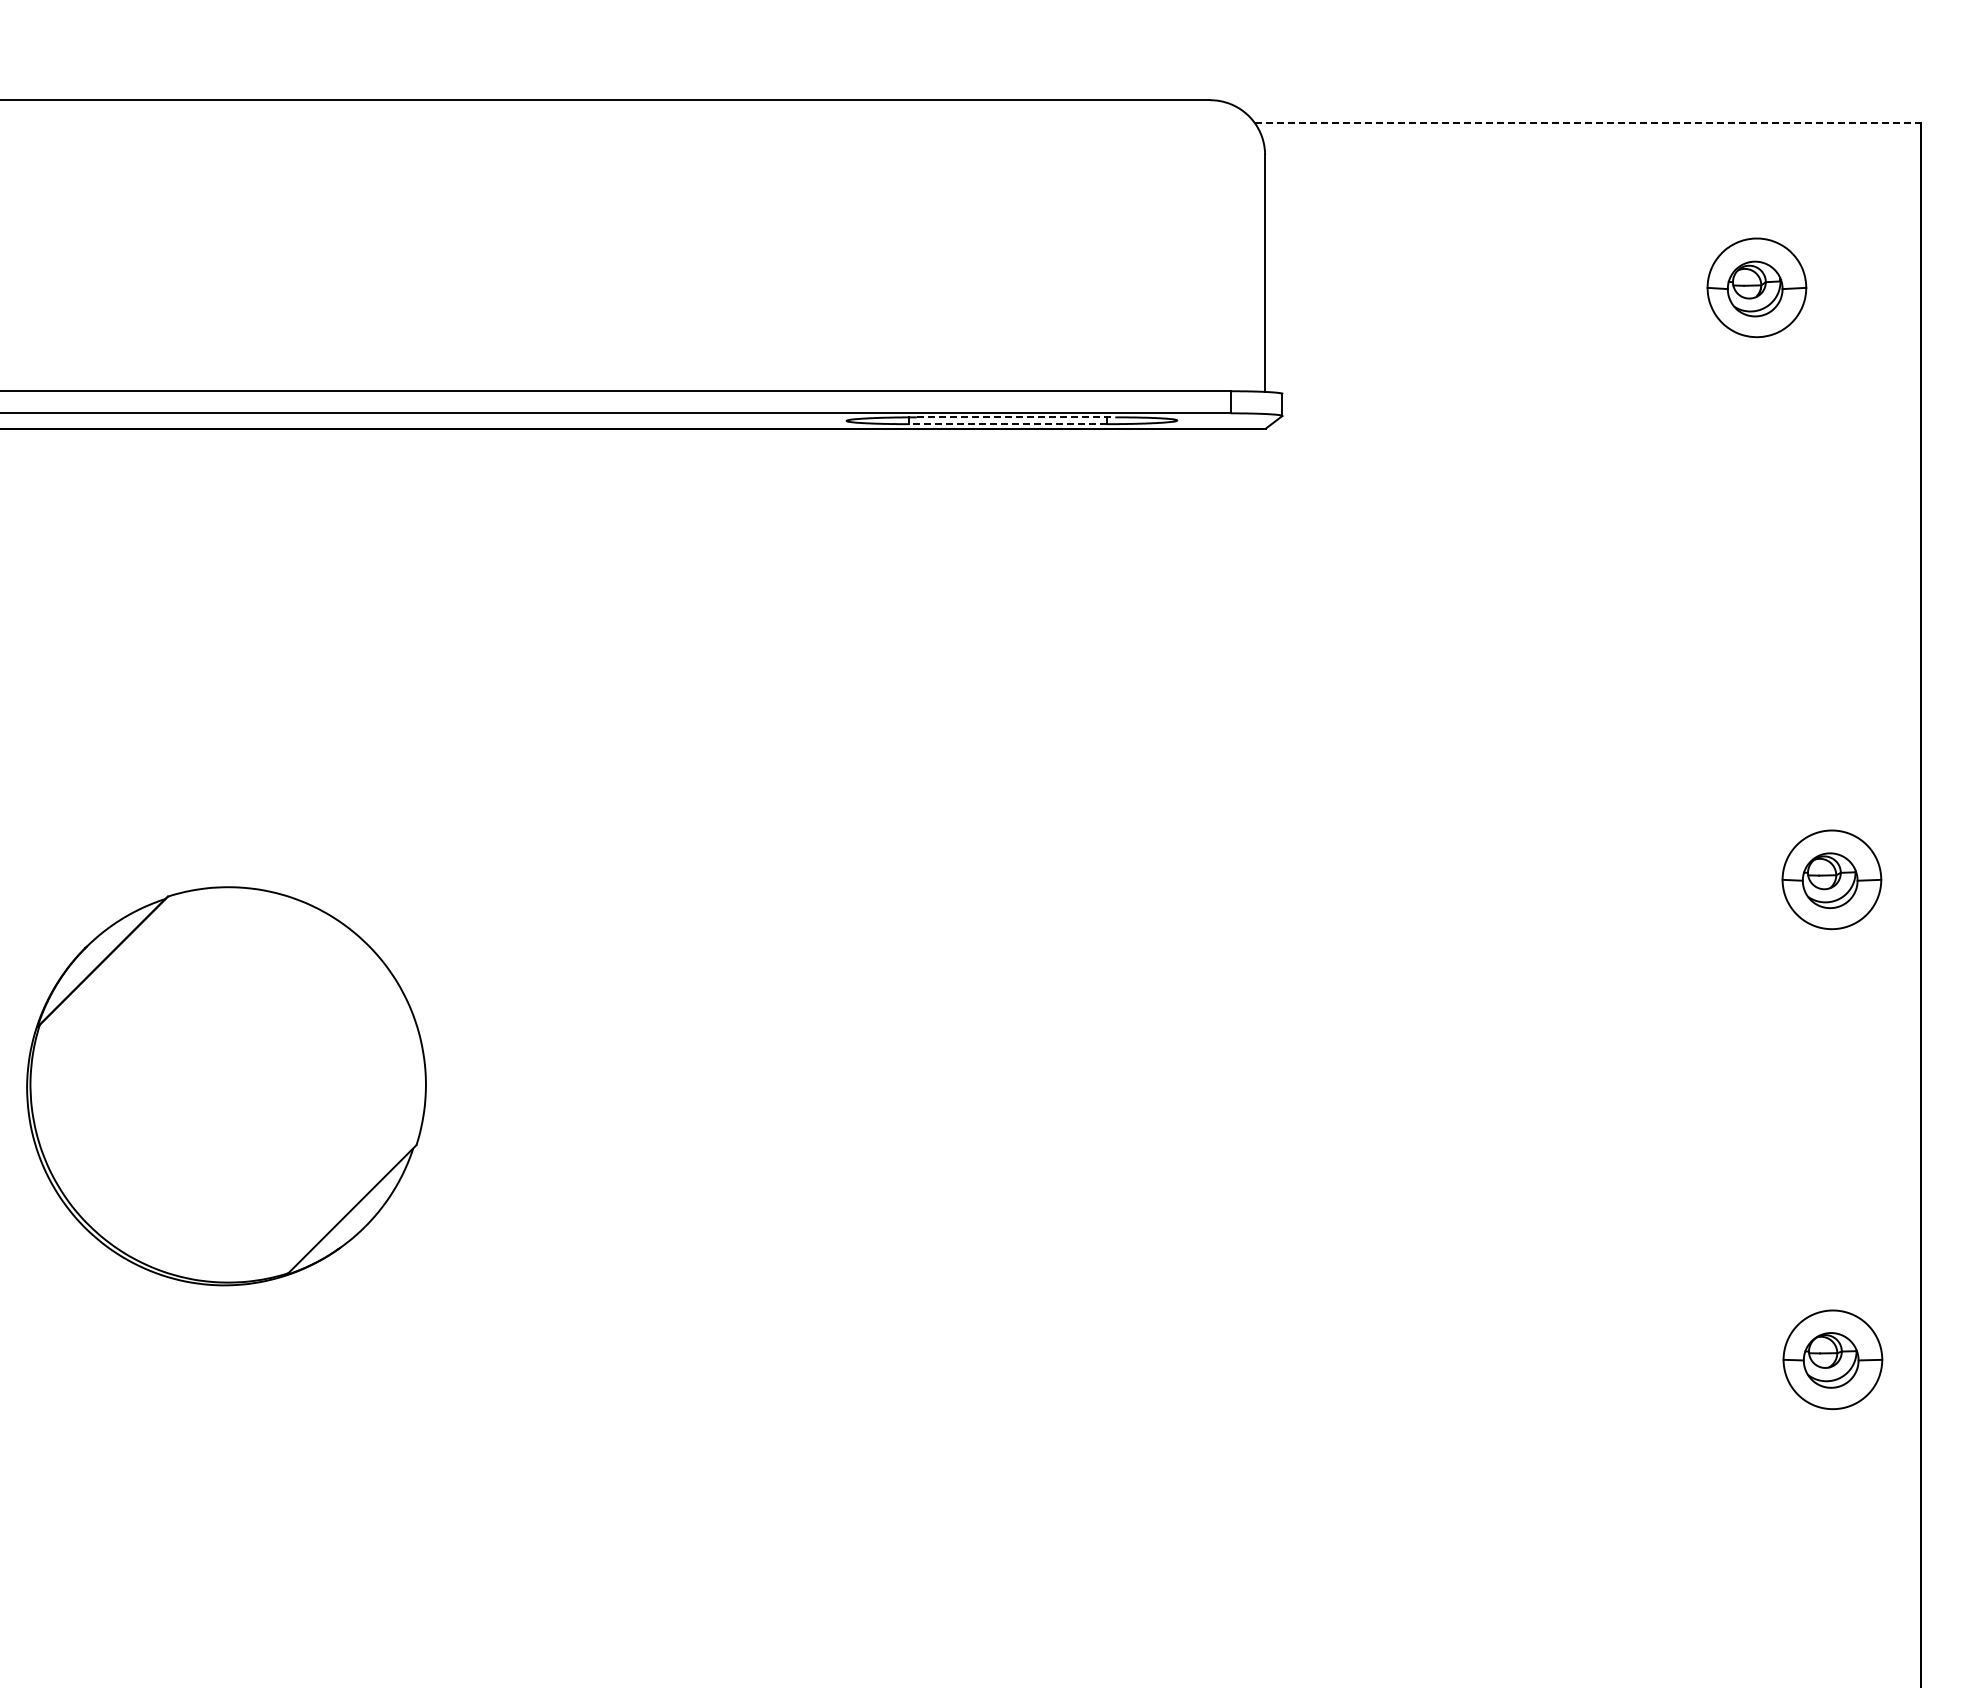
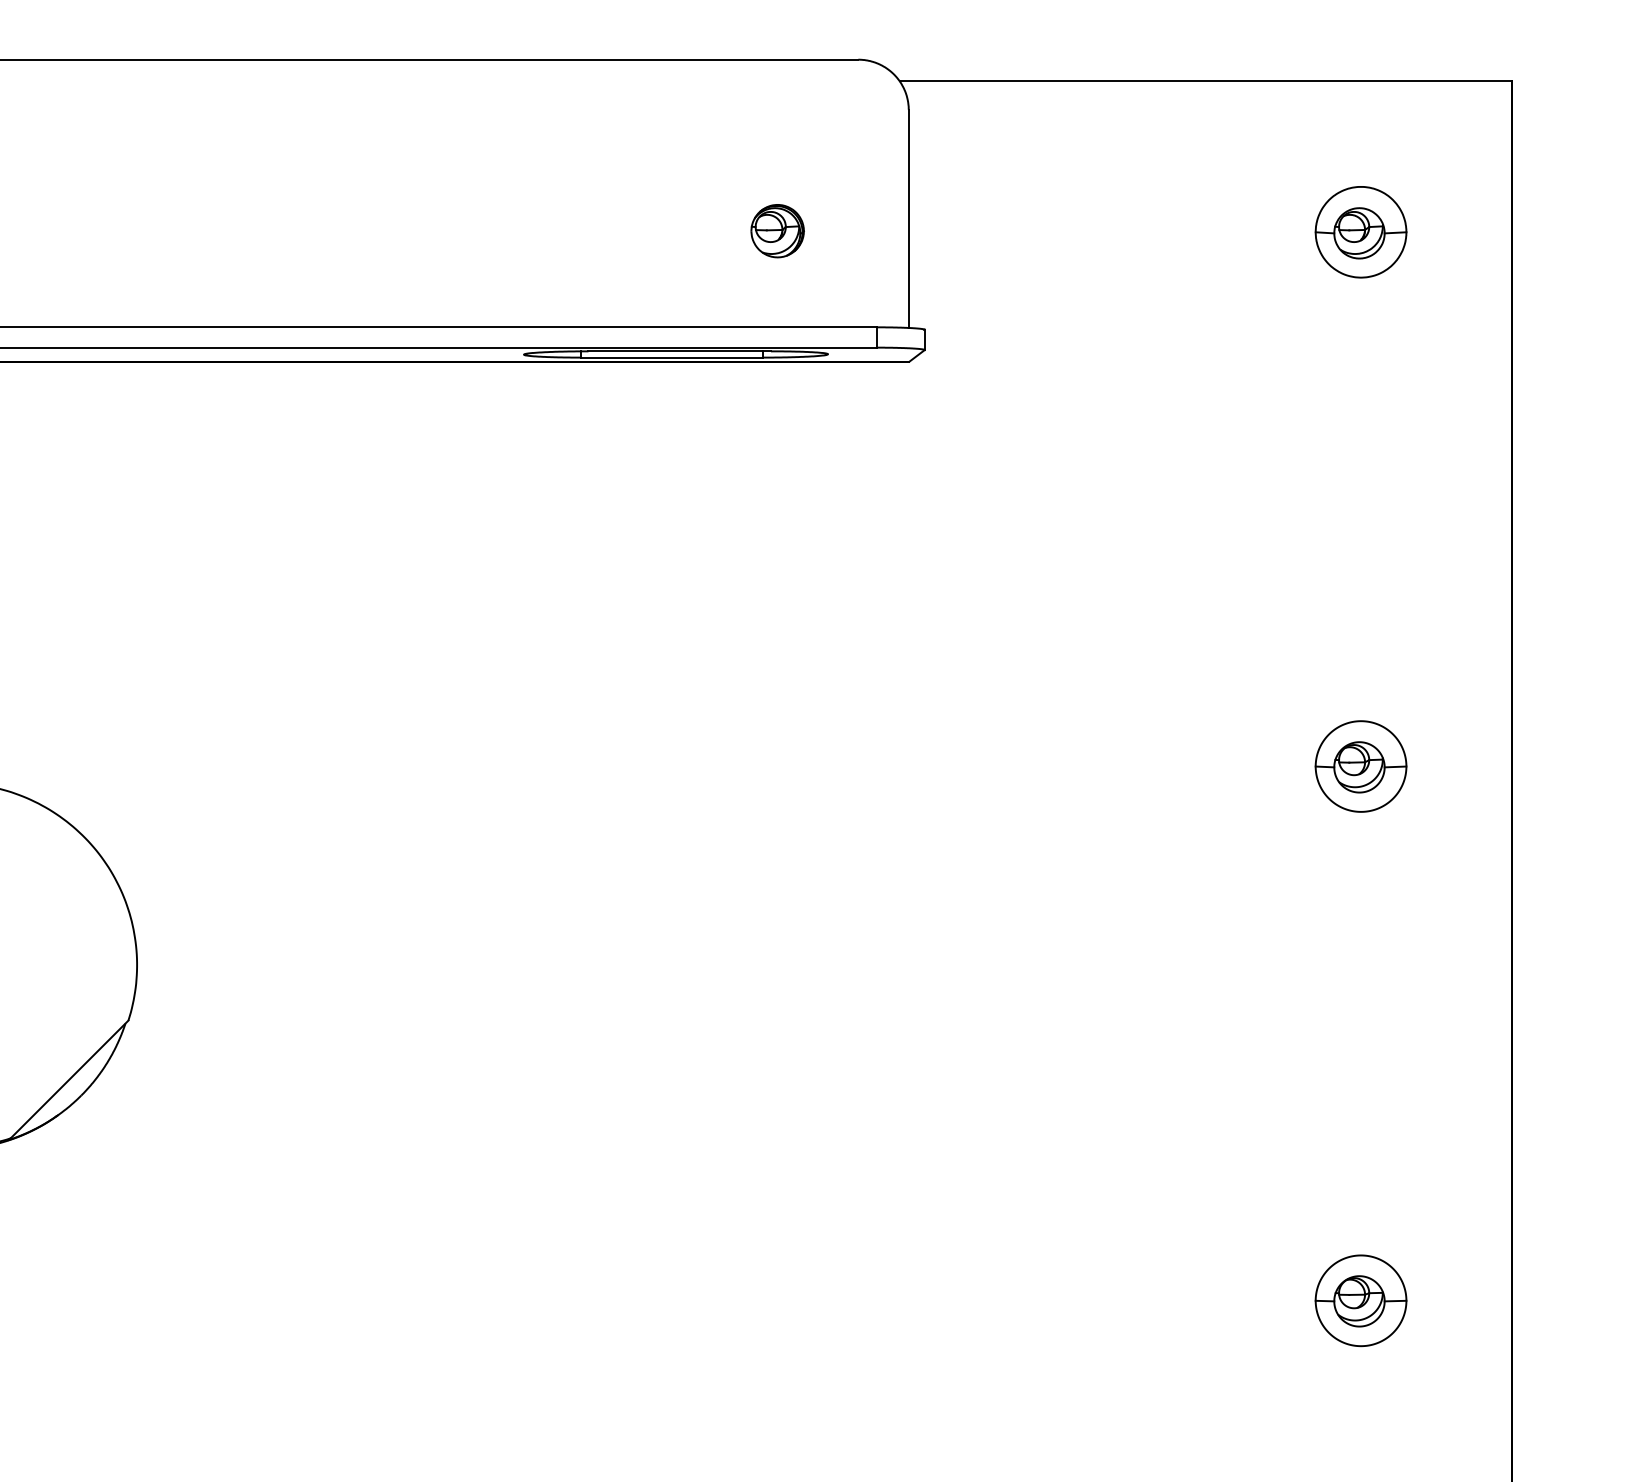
line: (1588, 123) -> (1206, 81), dashed -> solid
part: (1122, 286) -> (777, 231), added
line: (1016, 417) -> (680, 351), dashed -> solid
line: (1007, 424) -> (671, 357), dashed -> solid
part: (1831, 879) -> (1360, 766), moved
part: (1832, 1359) -> (1360, 1300), moved

